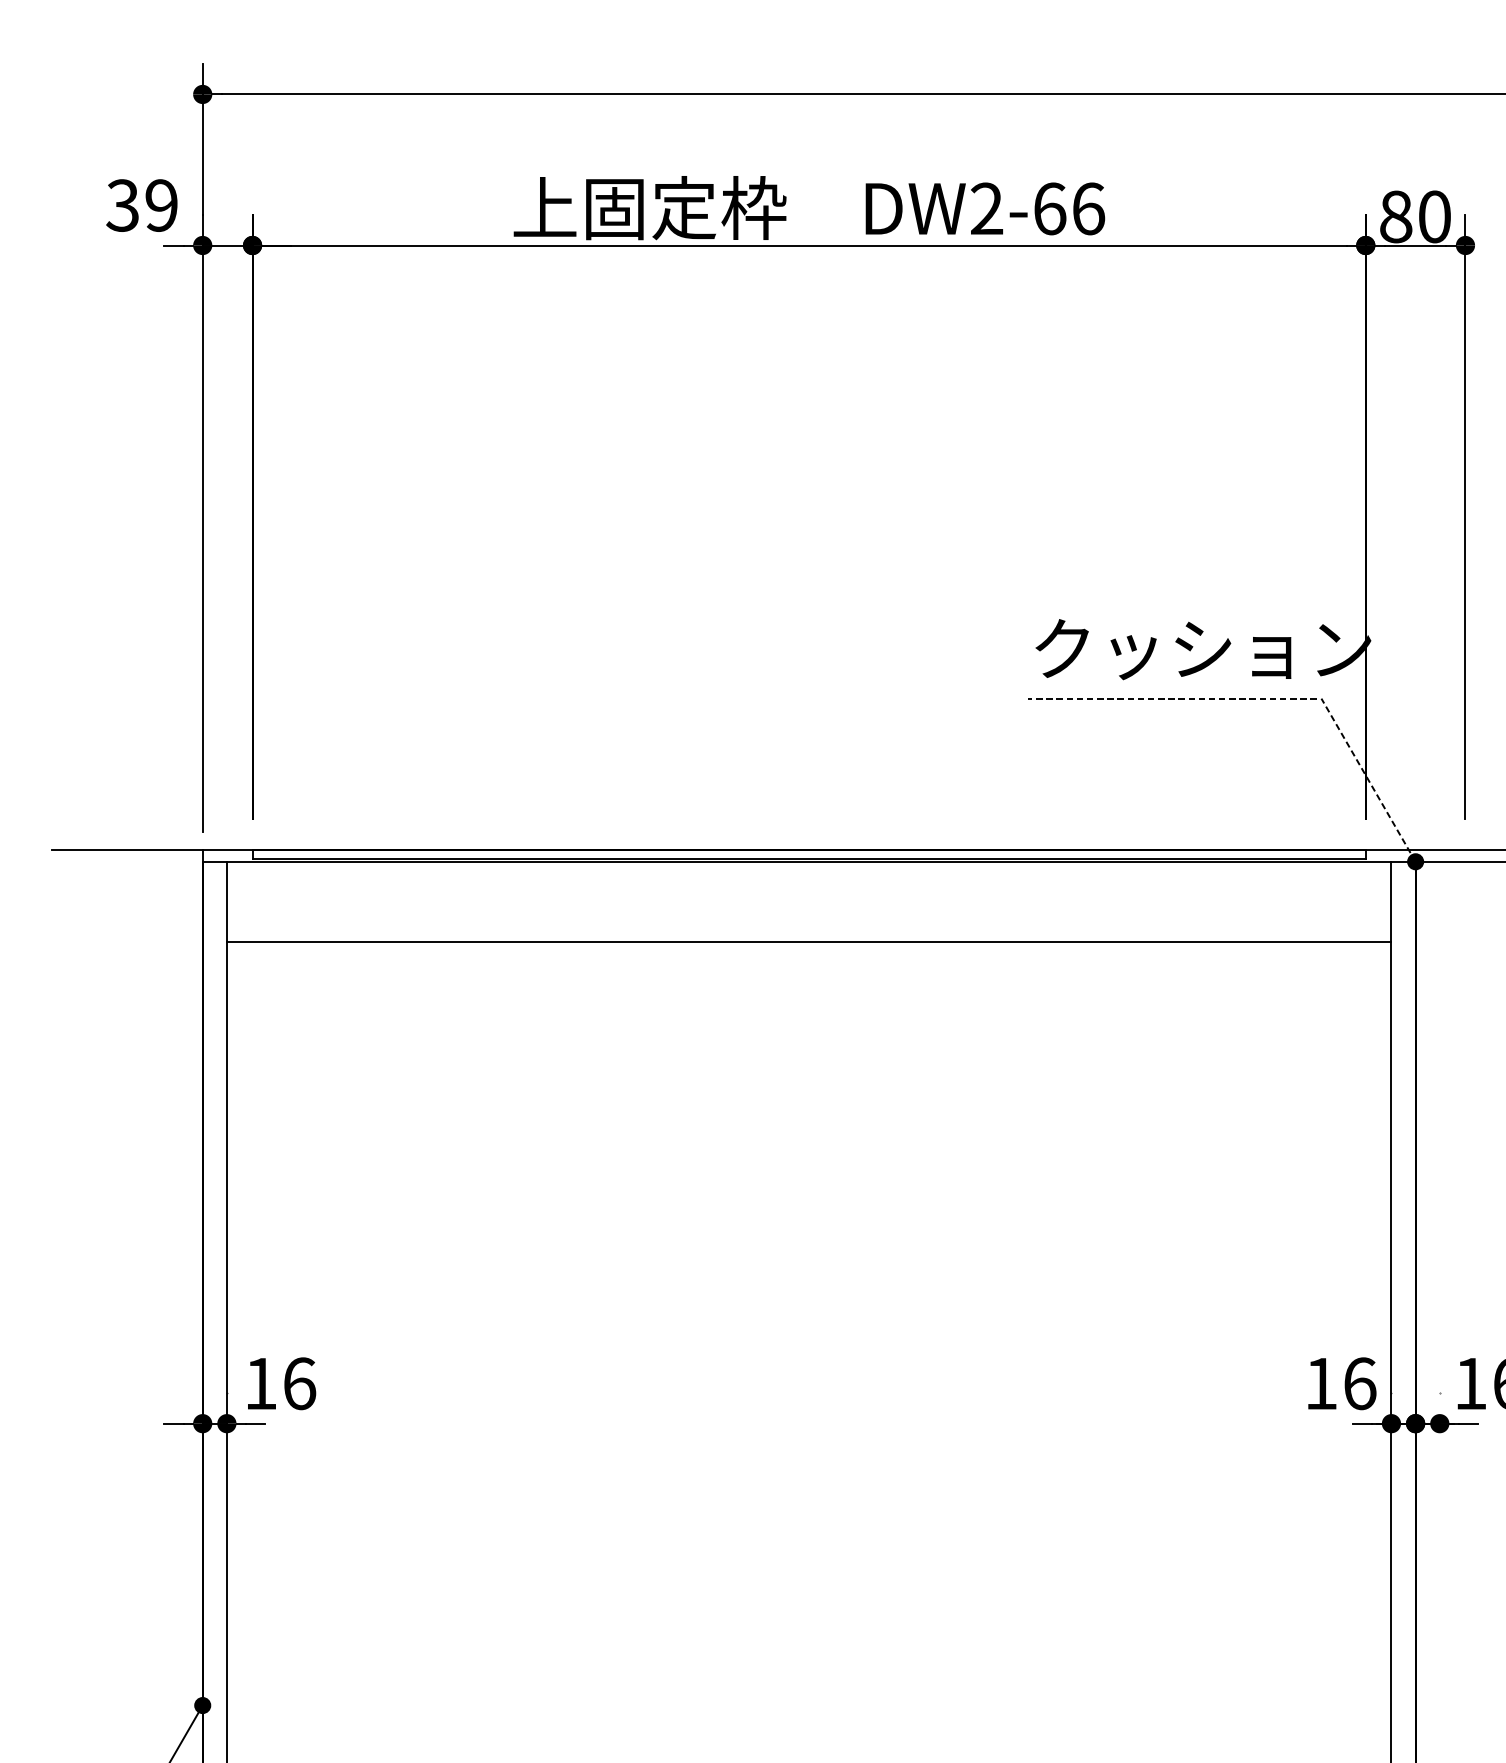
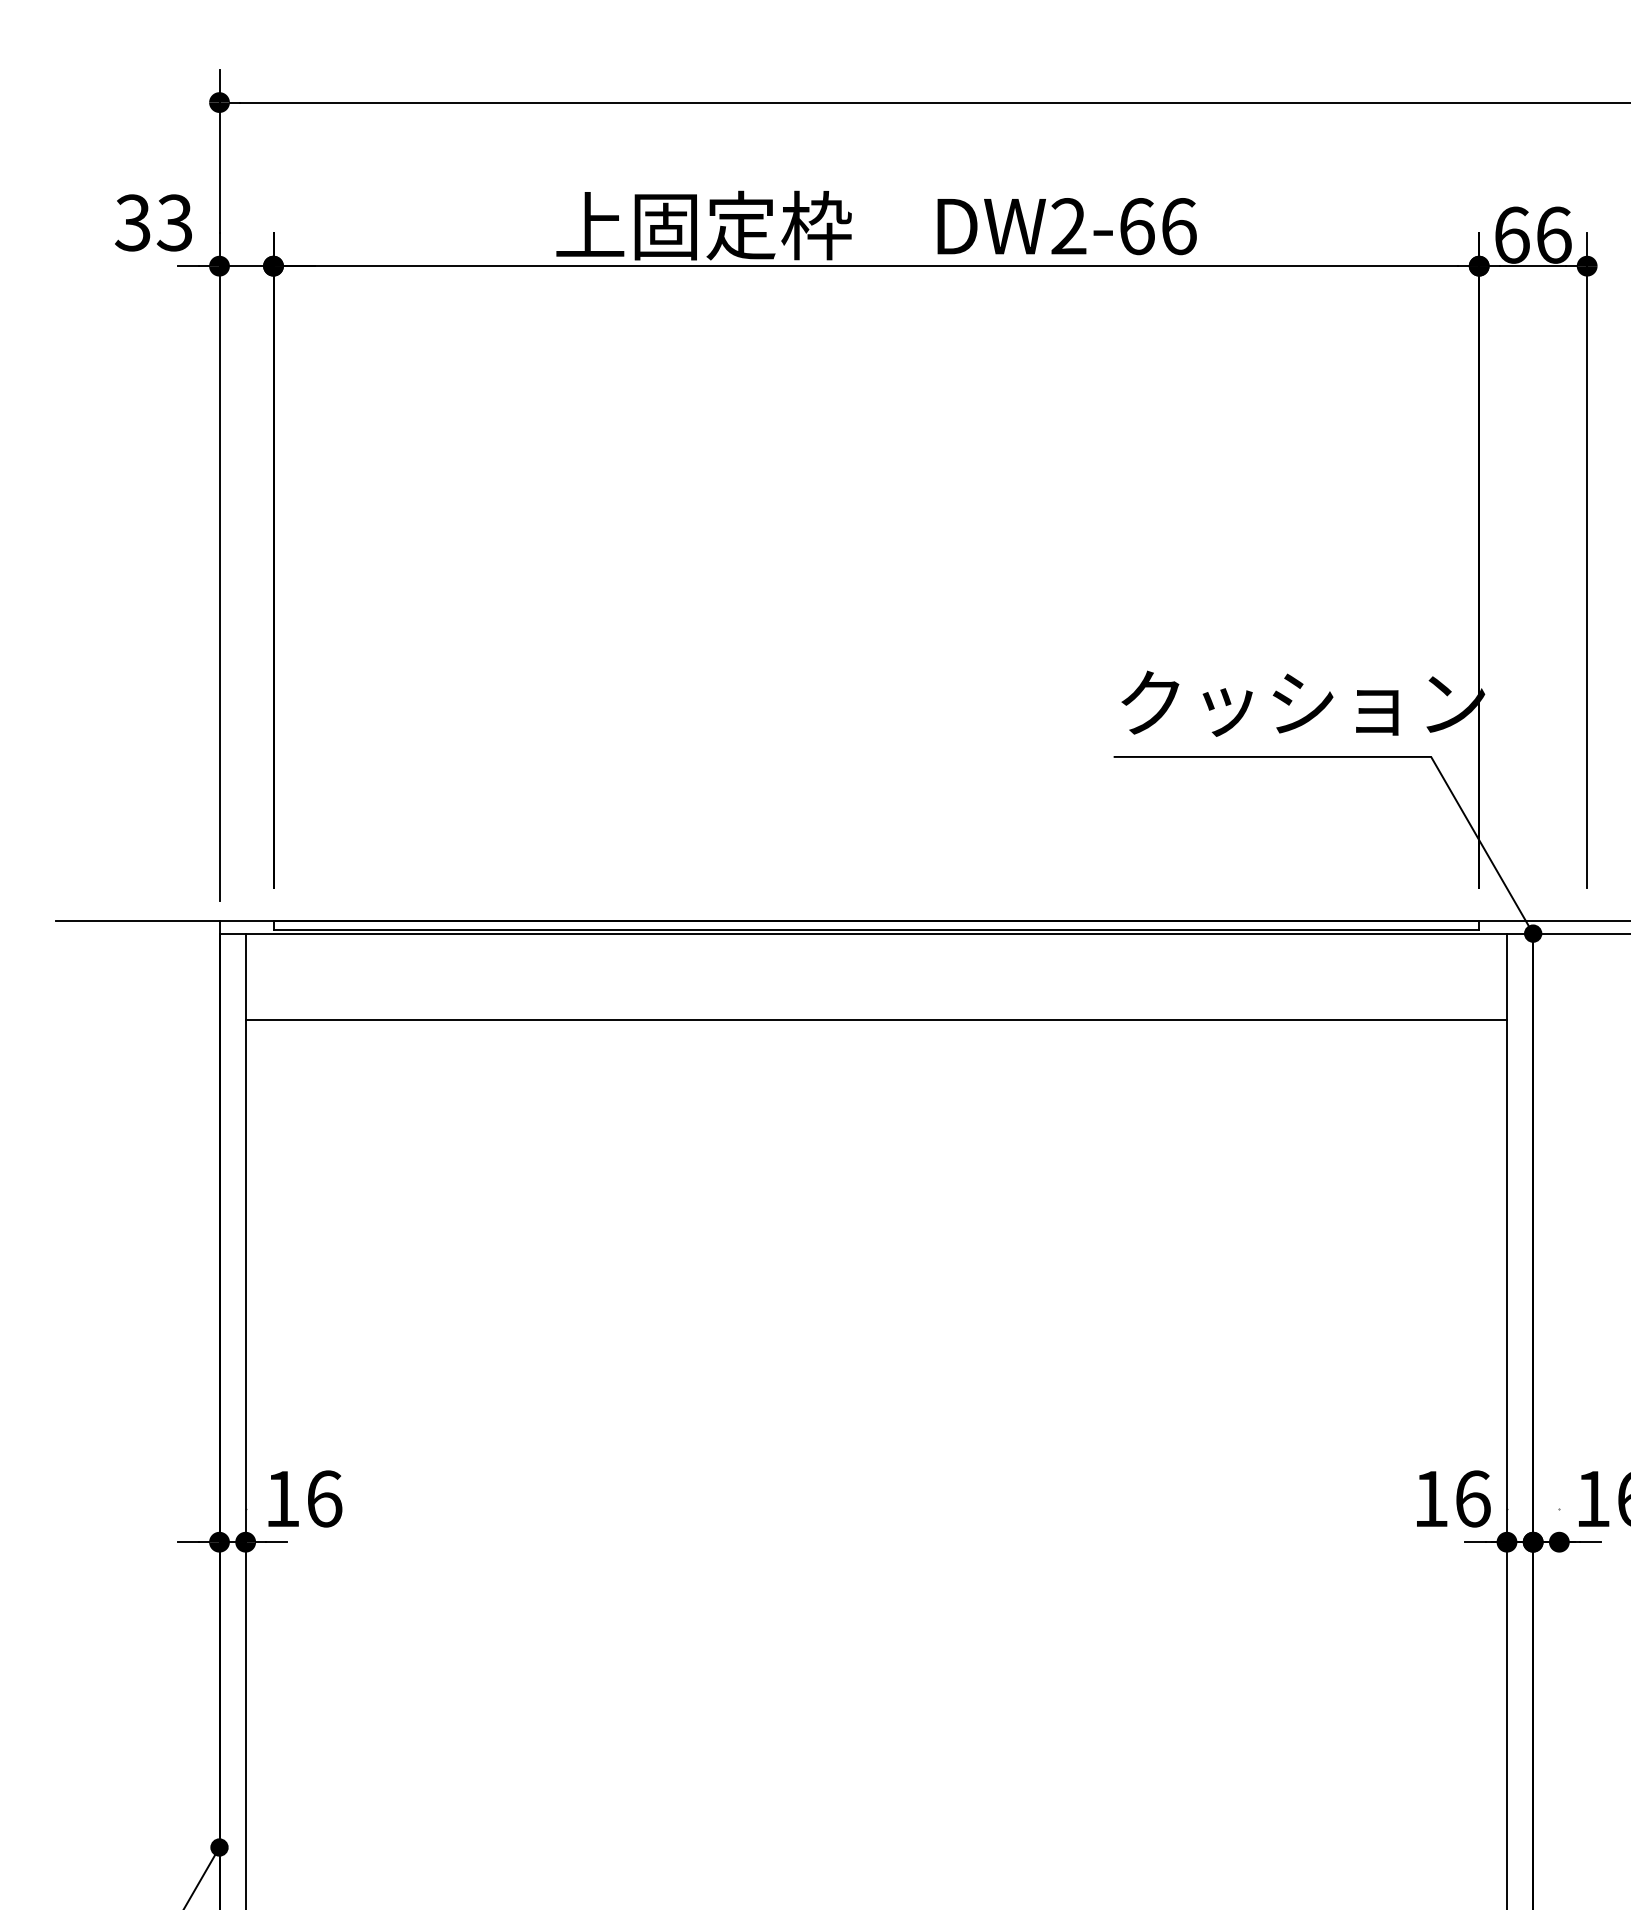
text: (161, 205) -> (174, 222), 39 -> 33
text: (1415, 216) -> (1532, 234), 80 -> 66
line: (1270, 698) -> (1375, 756), dashed -> solid

